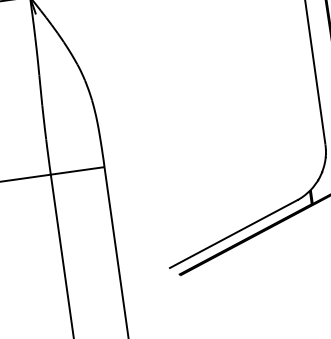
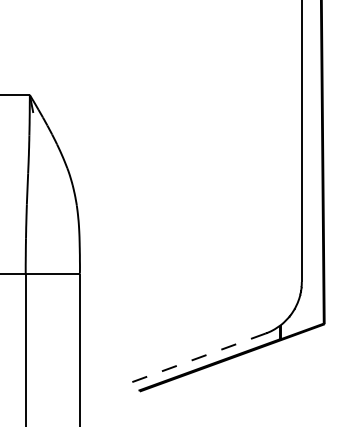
line: (232, 234) -> (197, 358), solid -> dashed

